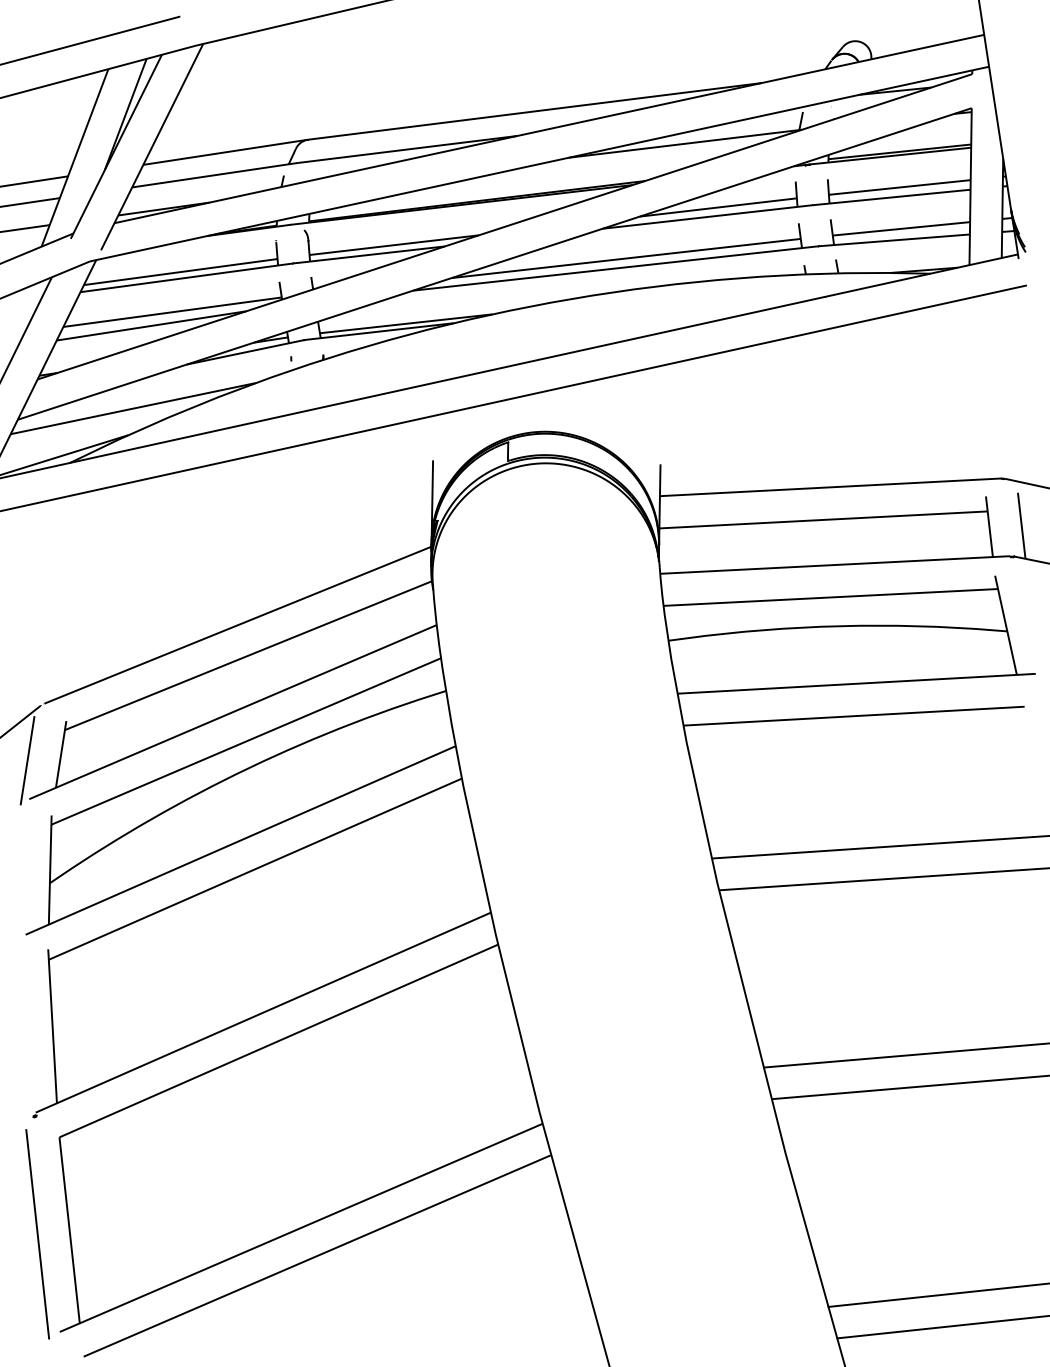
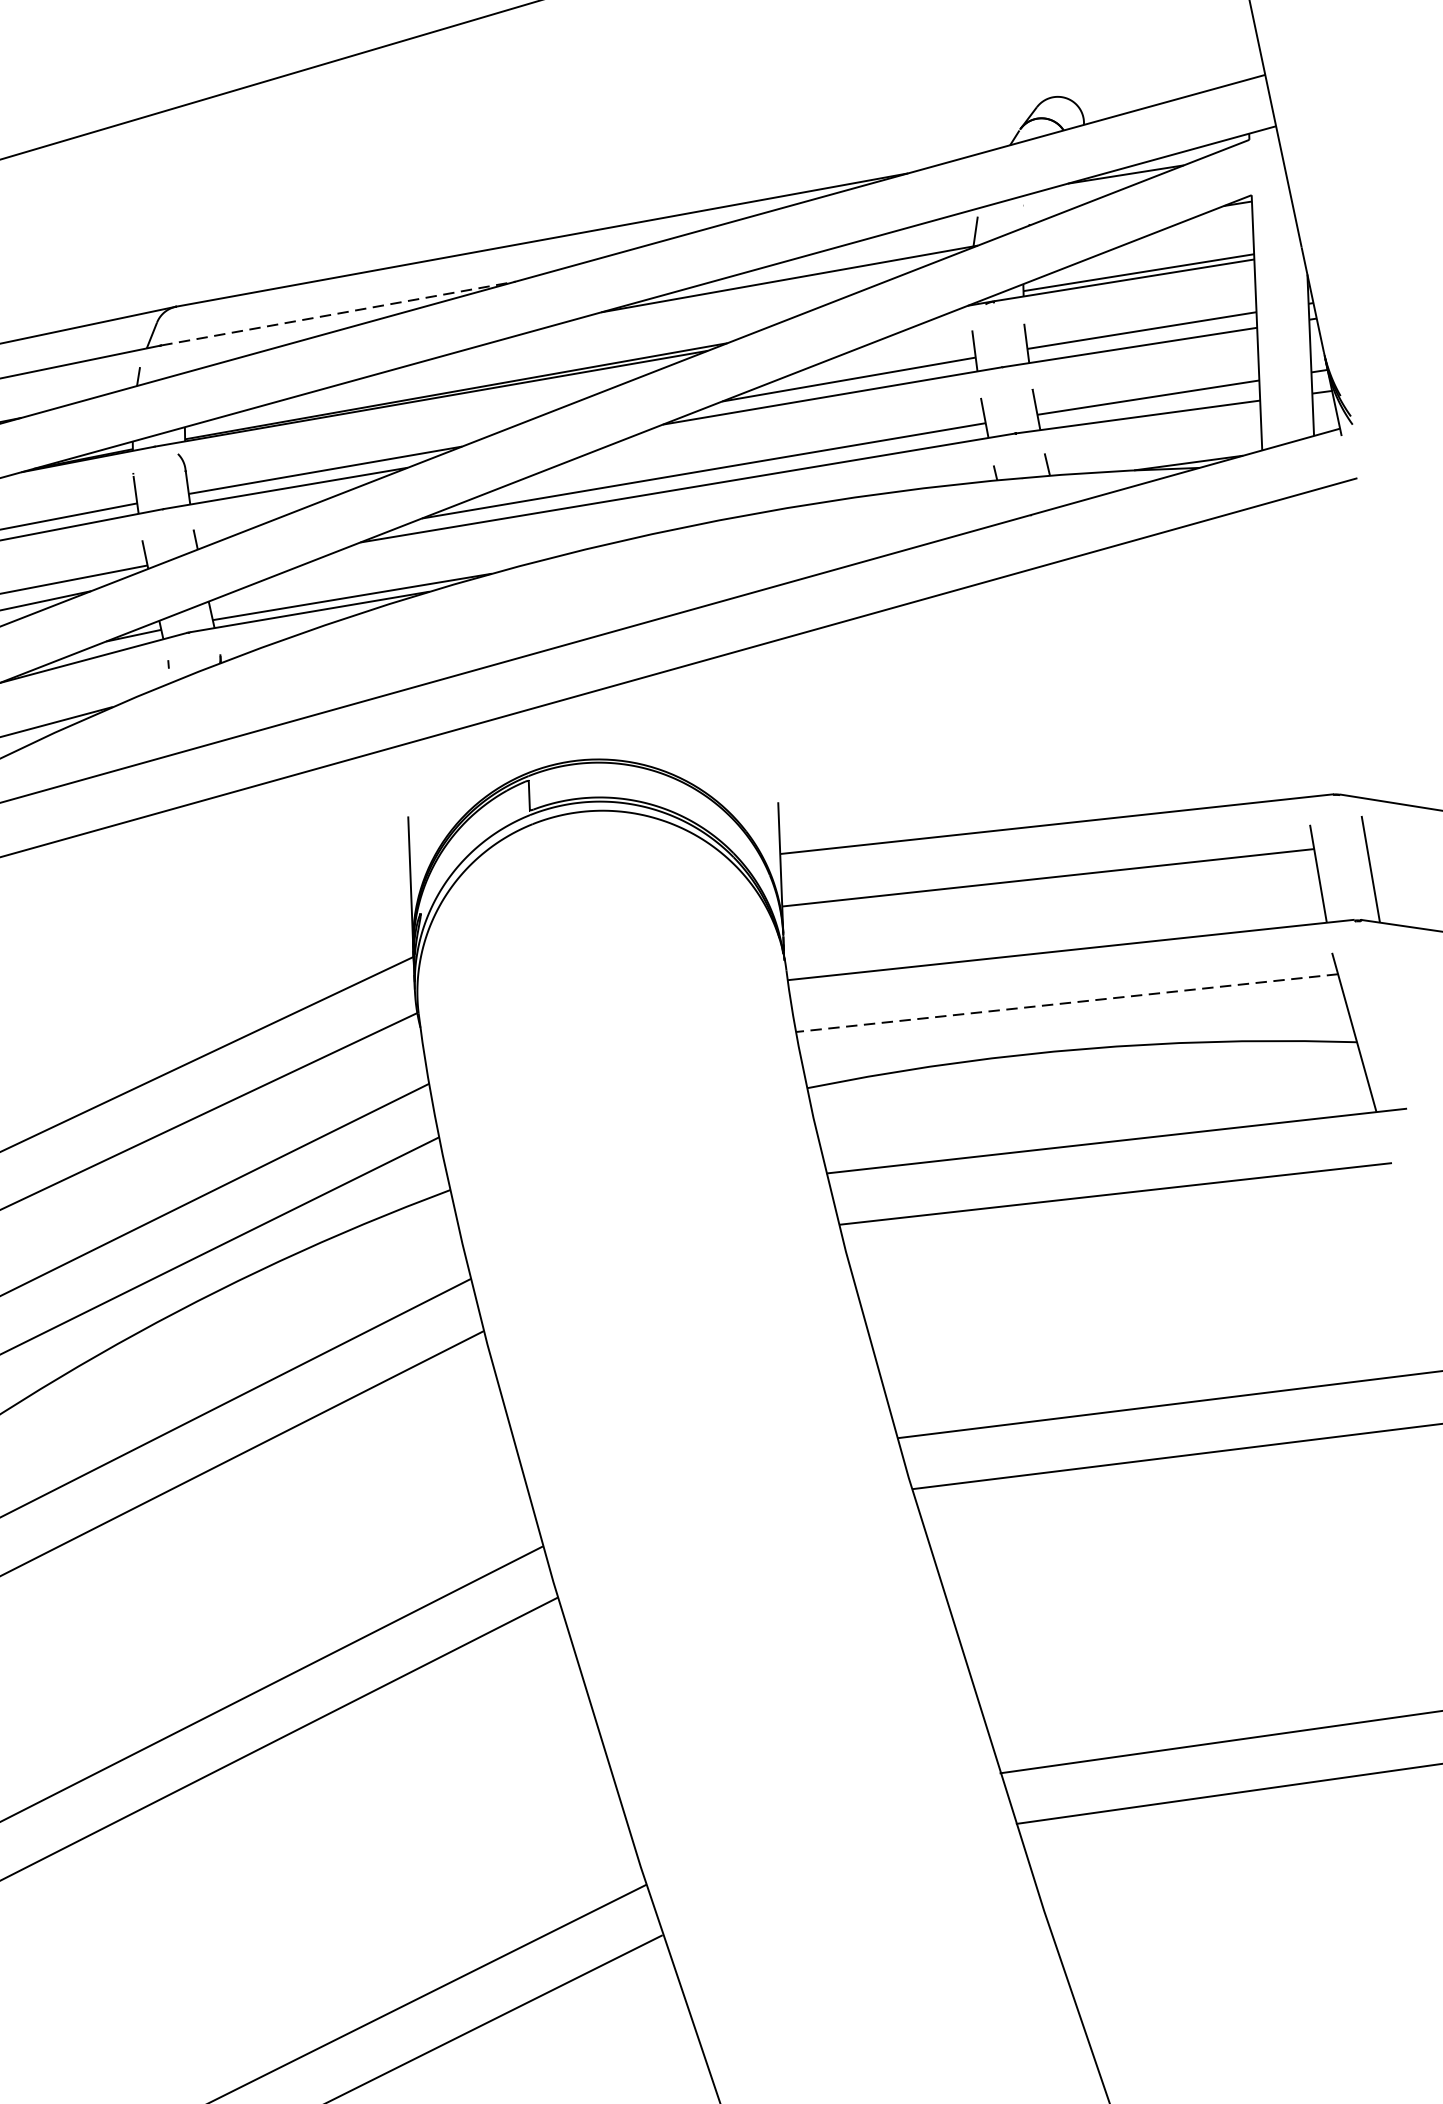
line: (407, 149) -> (338, 313), solid -> dashed
line: (830, 597) -> (1066, 1003), solid -> dashed

